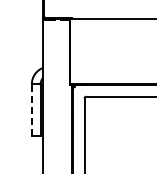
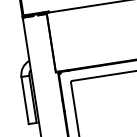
line: (31, 109) -> (24, 100), dashed -> solid

